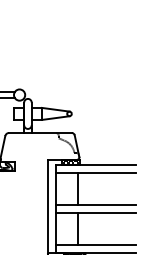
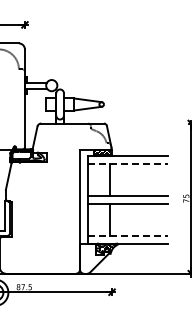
line: (96, 172) -> (128, 163), solid -> dashed
line: (96, 244) -> (128, 235), solid -> dashed

